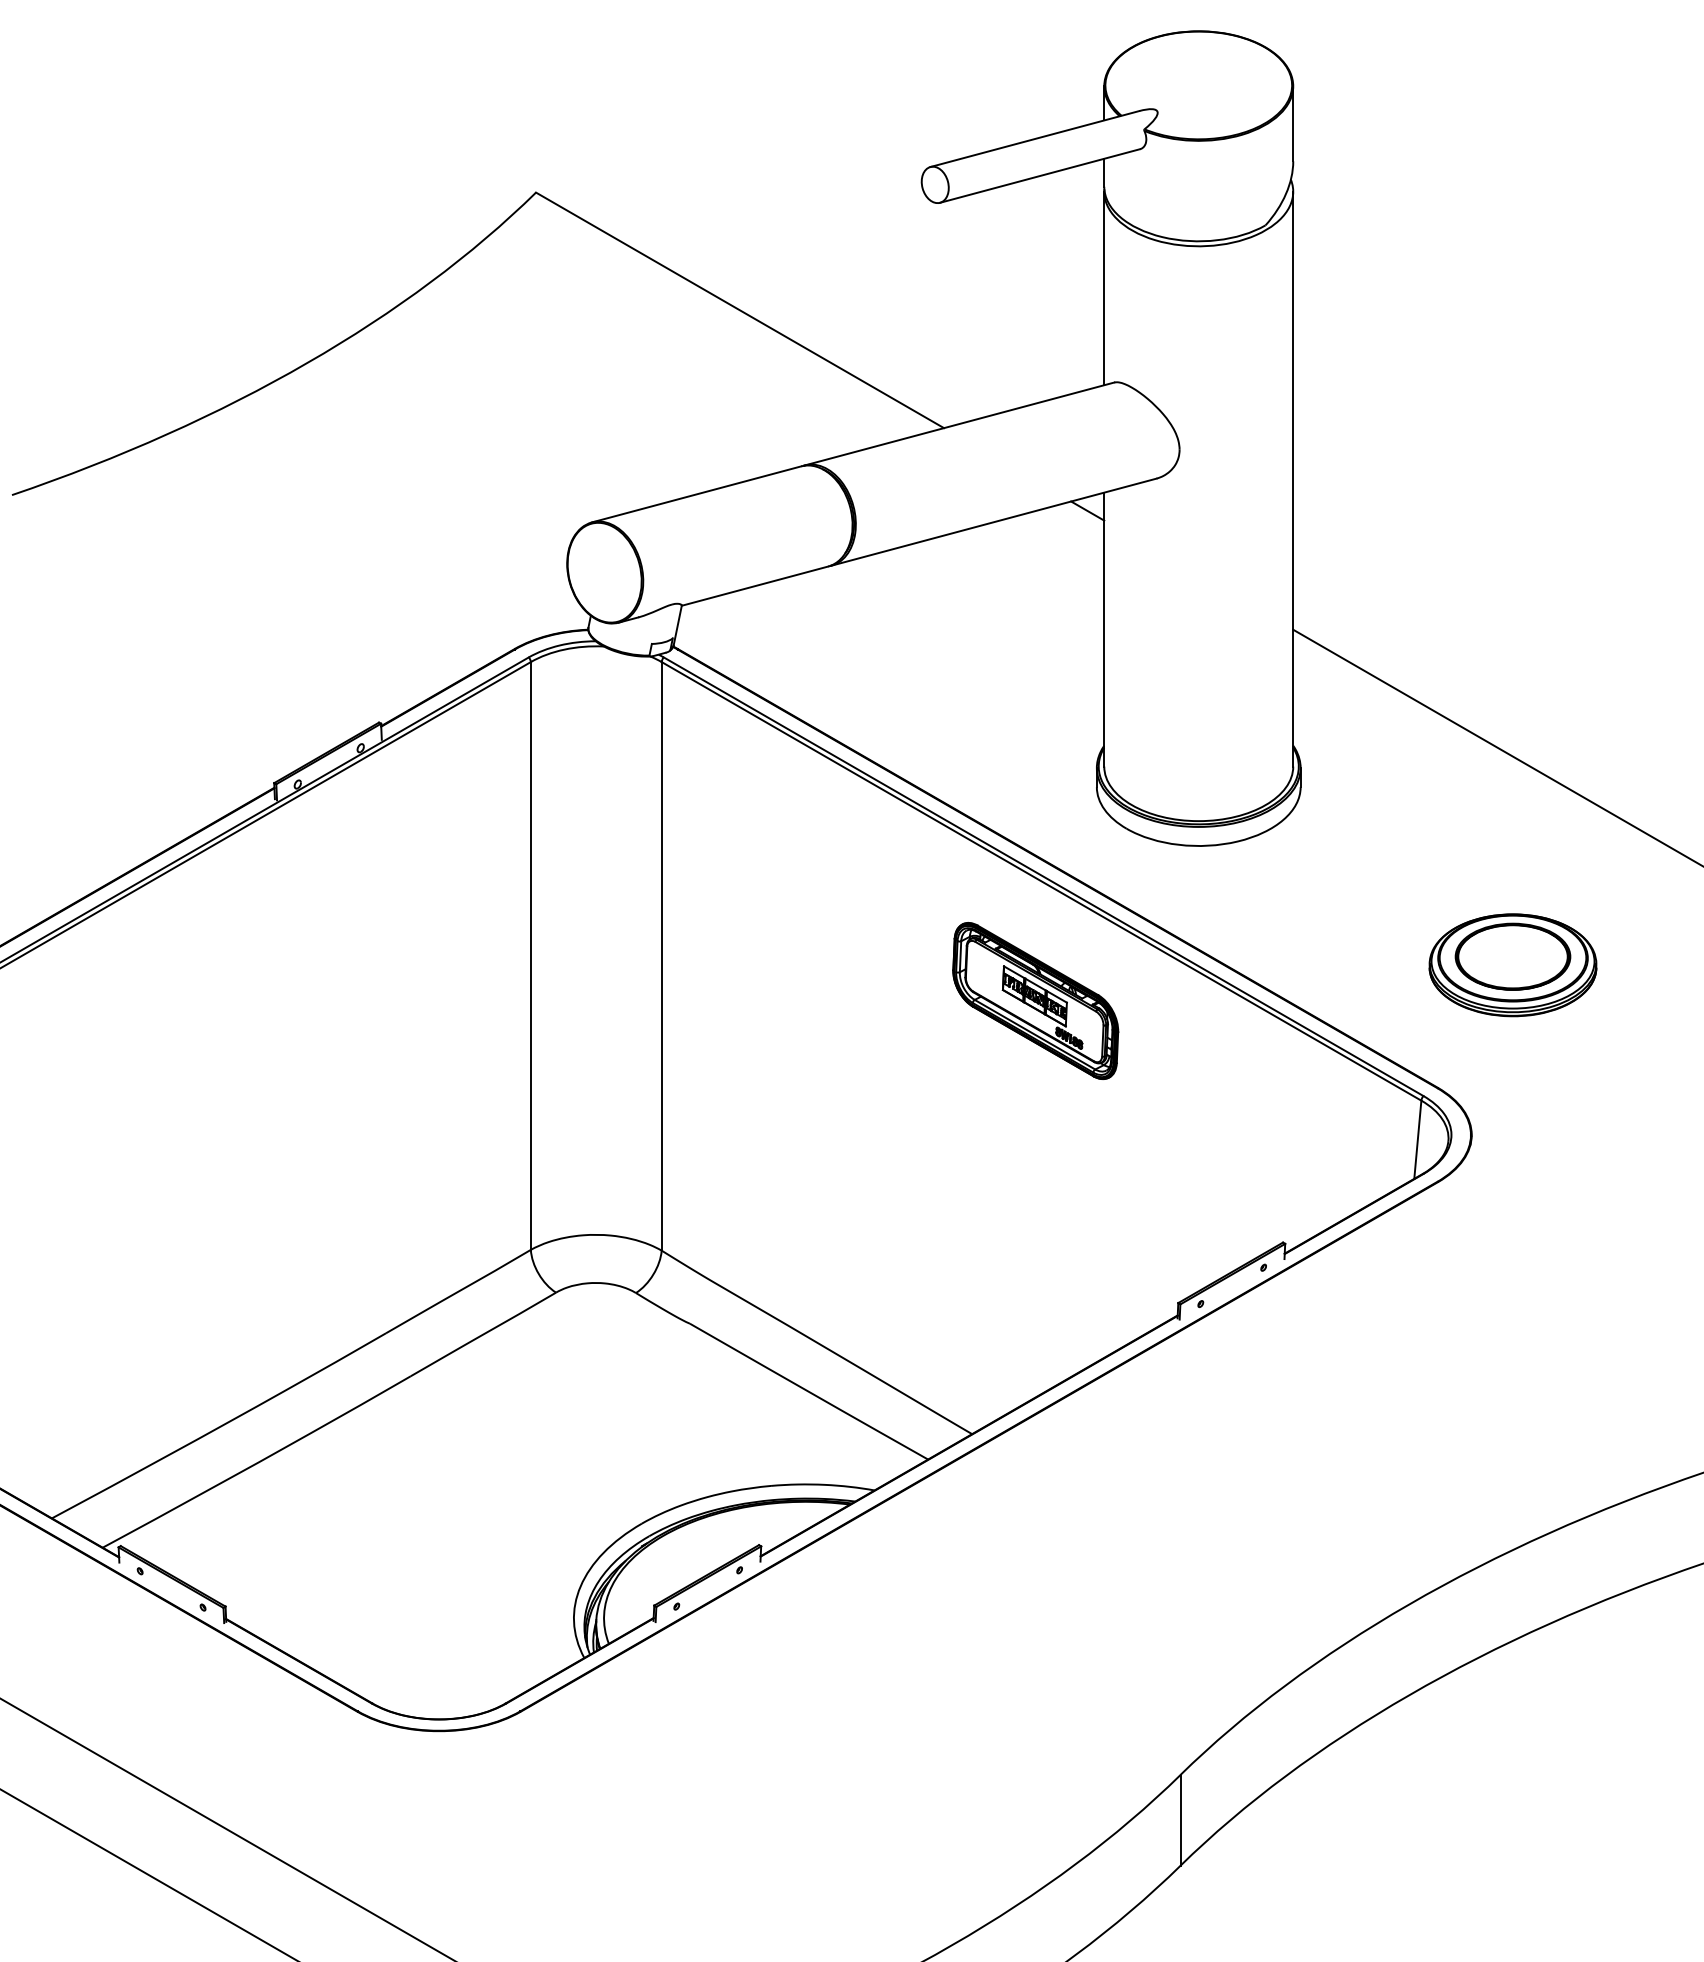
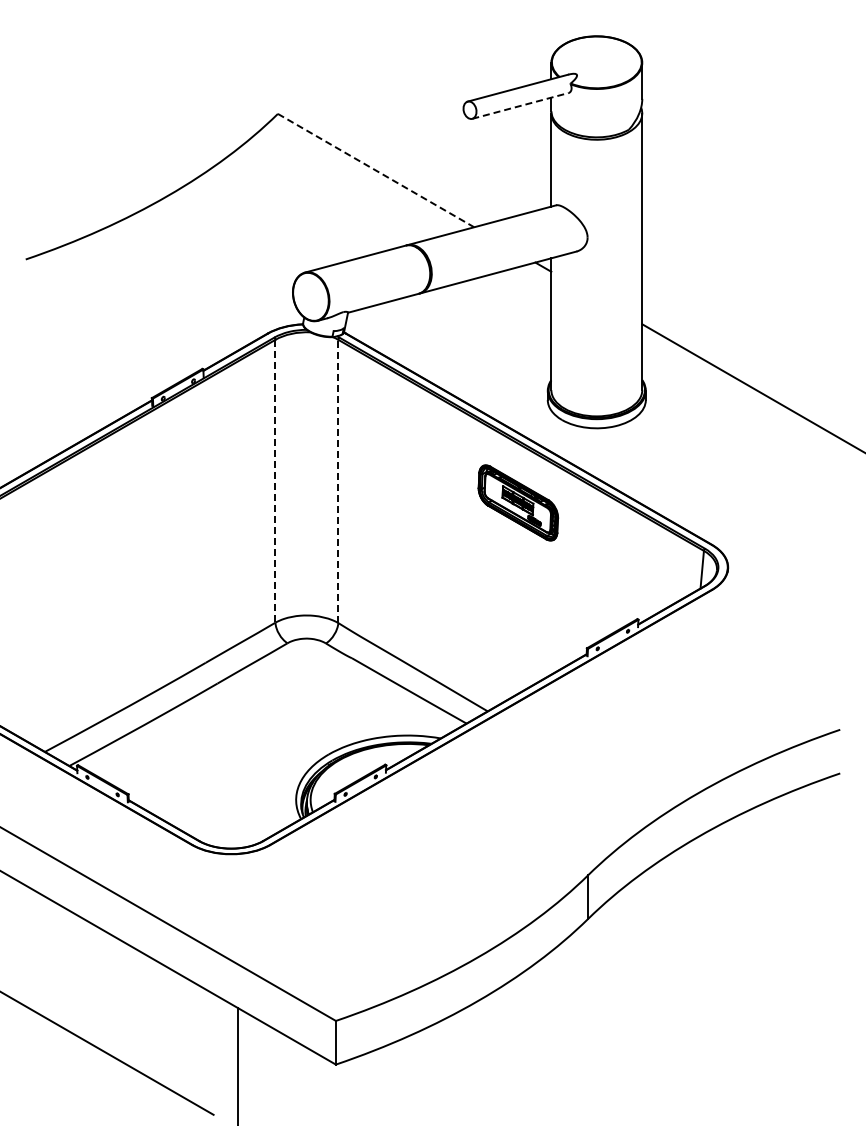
line: (1040, 175) -> (520, 105), solid -> dashed
line: (740, 310) -> (376, 170), solid -> dashed
line: (531, 956) -> (275, 481), solid -> dashed
line: (661, 956) -> (338, 481), solid -> dashed
part: (1513, 964) -> (748, 485), removed

